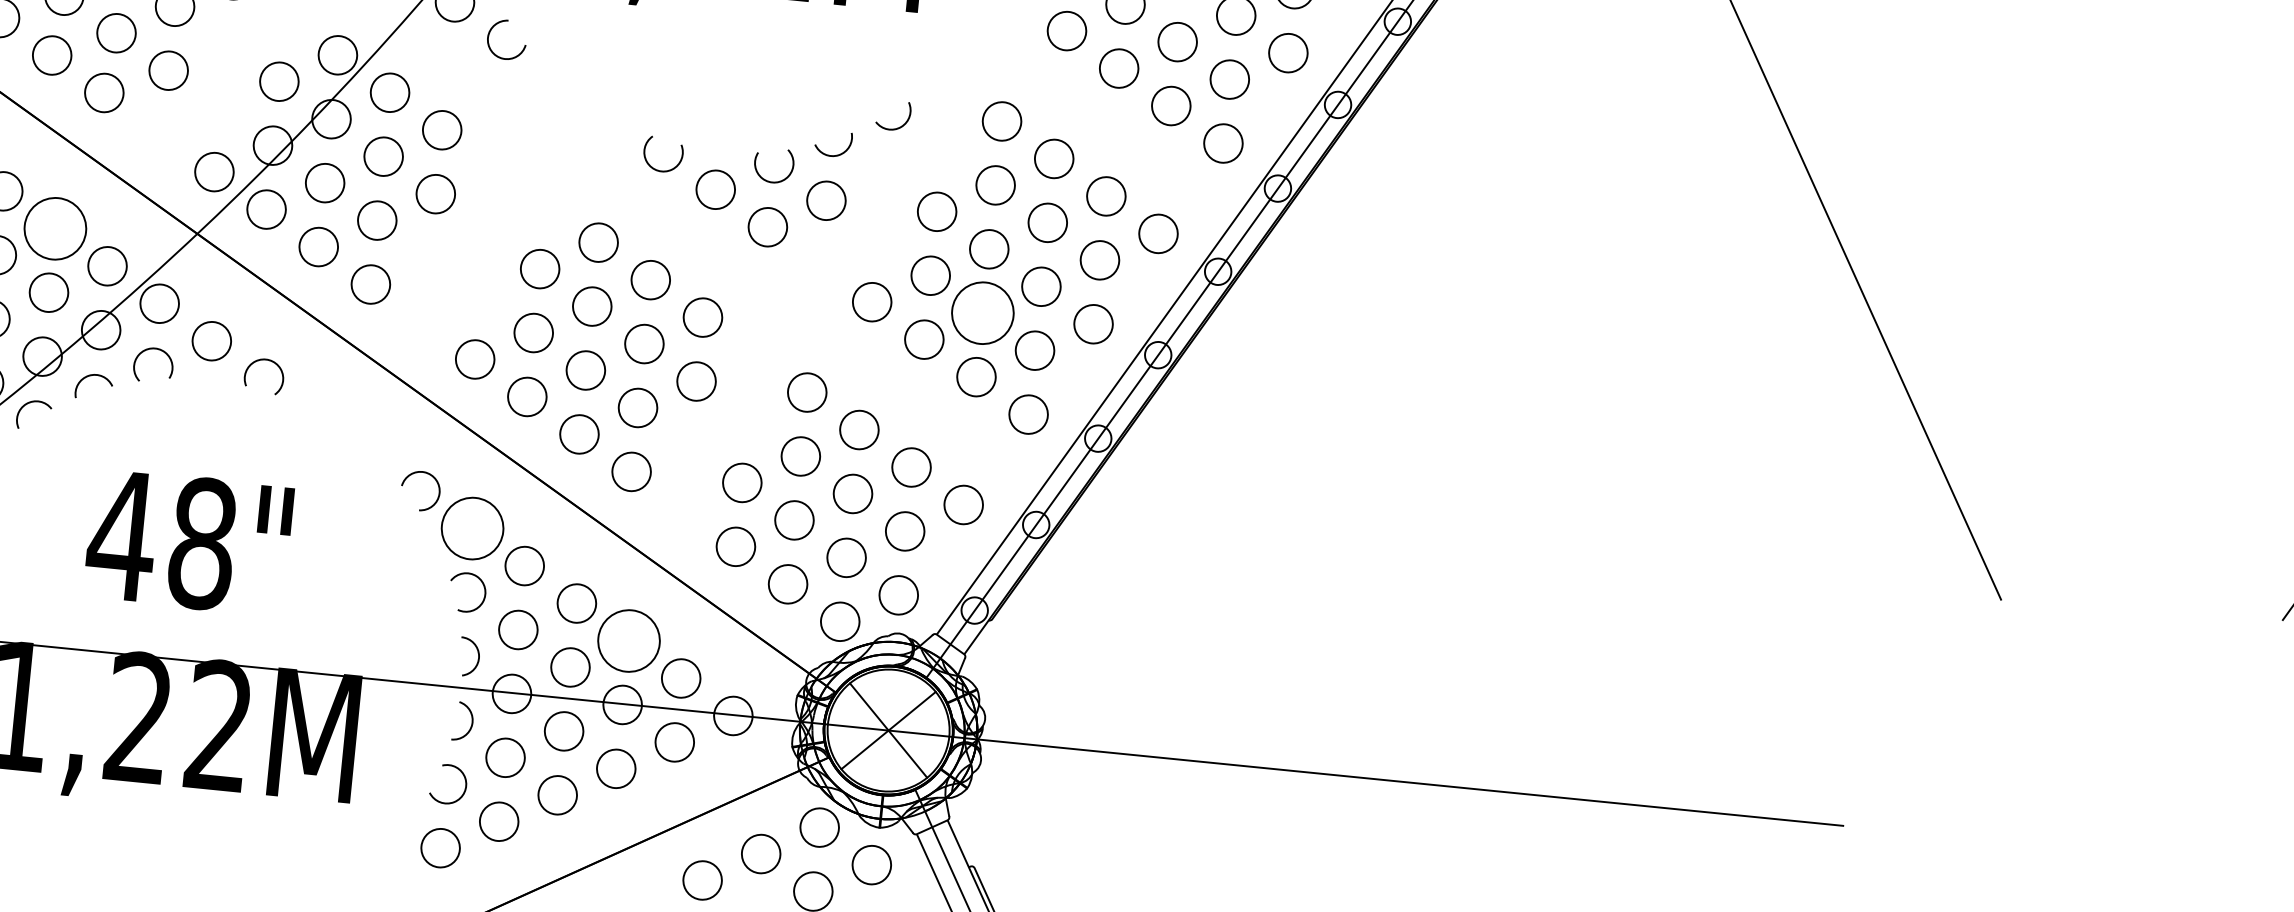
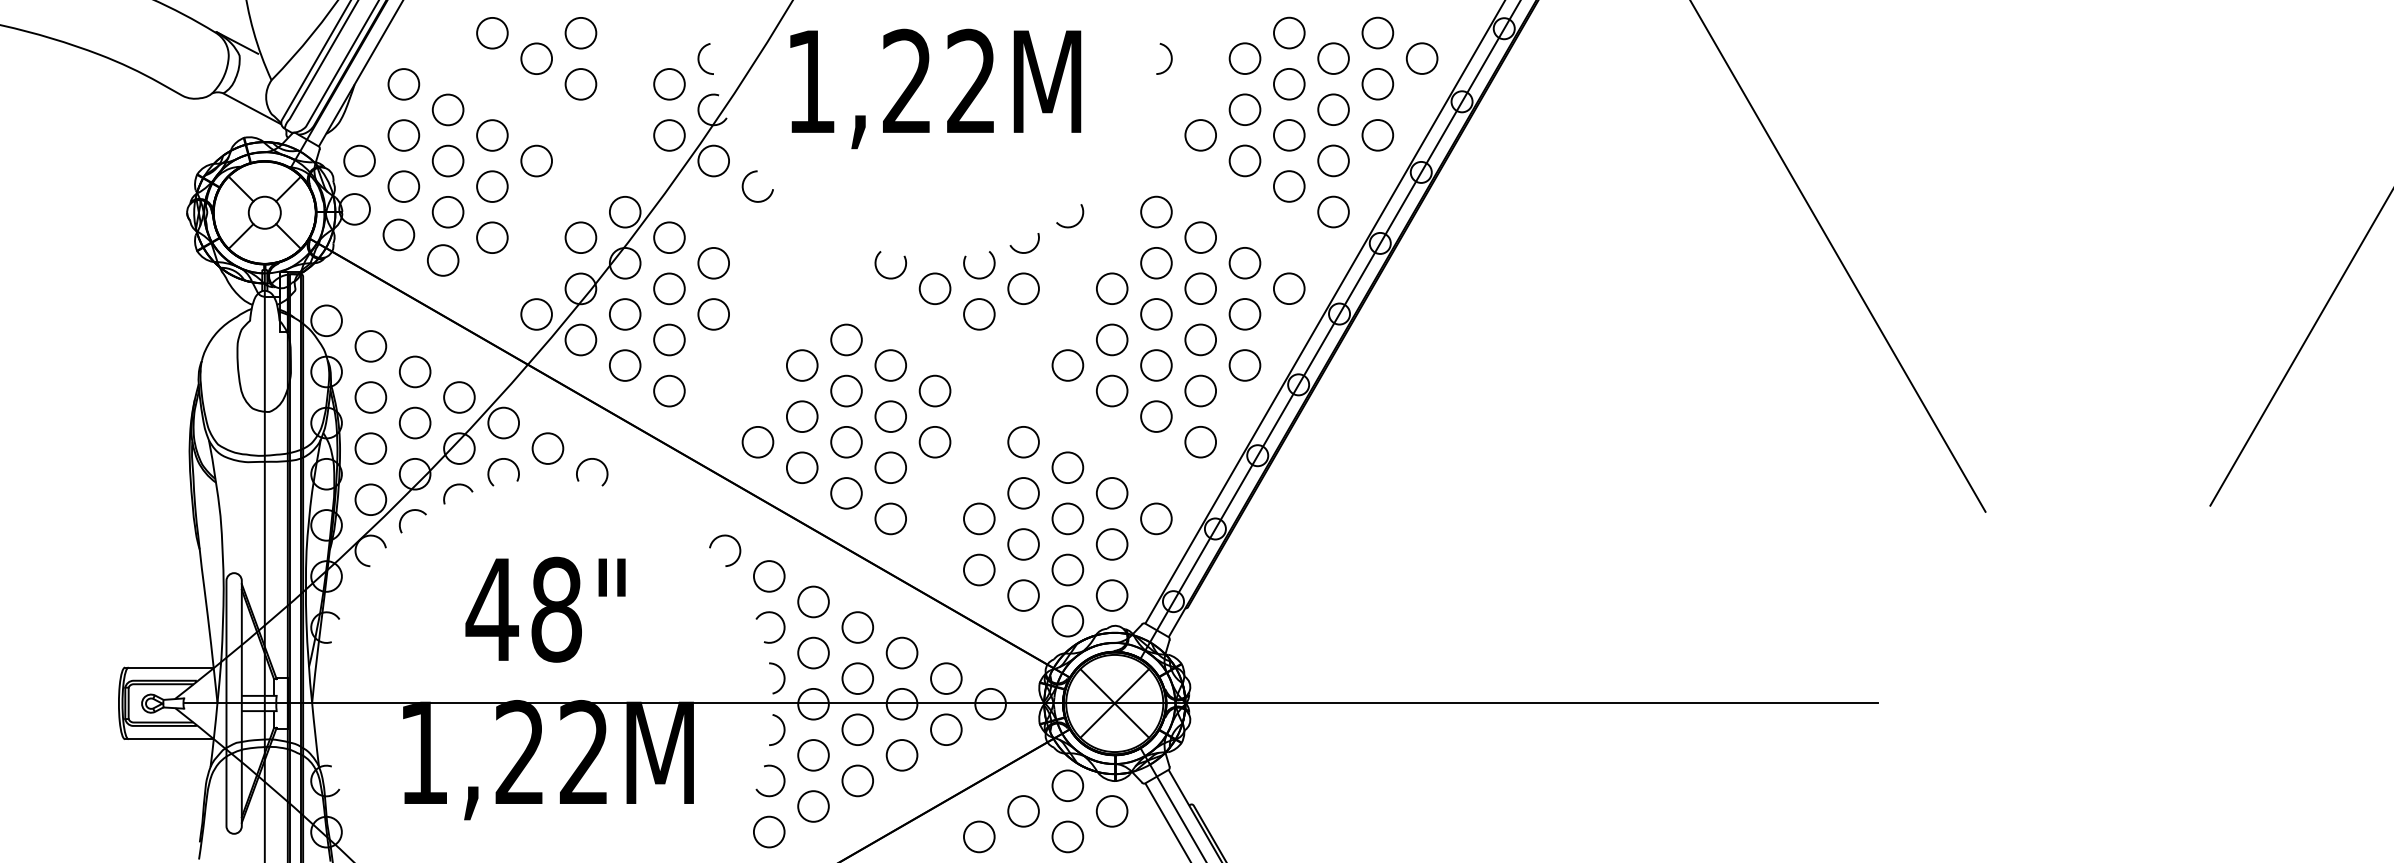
circle: (54, 228) -> (414, 371), size x0.62
circle: (982, 313) -> (1156, 365), size x0.62
circle: (471, 528) -> (768, 576), size x0.62
circle: (628, 640) -> (901, 652), size x0.62

